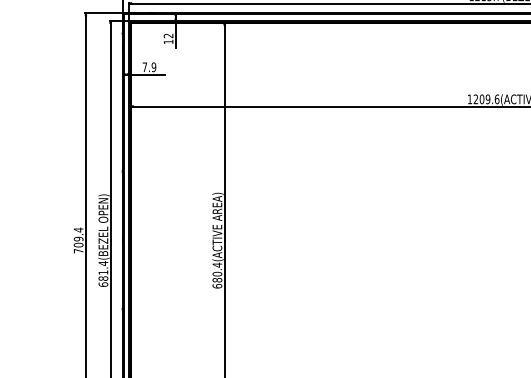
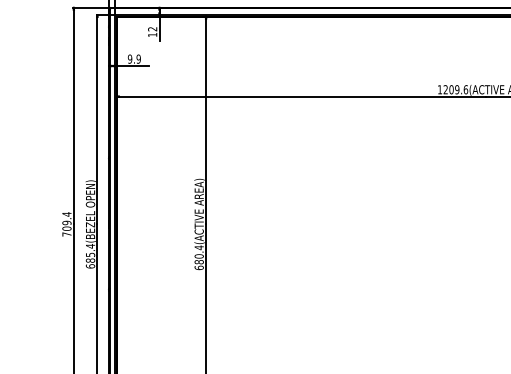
text: (144, 66) -> (129, 58), 7.9 -> 9.9
text: (103, 272) -> (90, 254), 681.4(BEZEL -> 685.4(BEZEL

